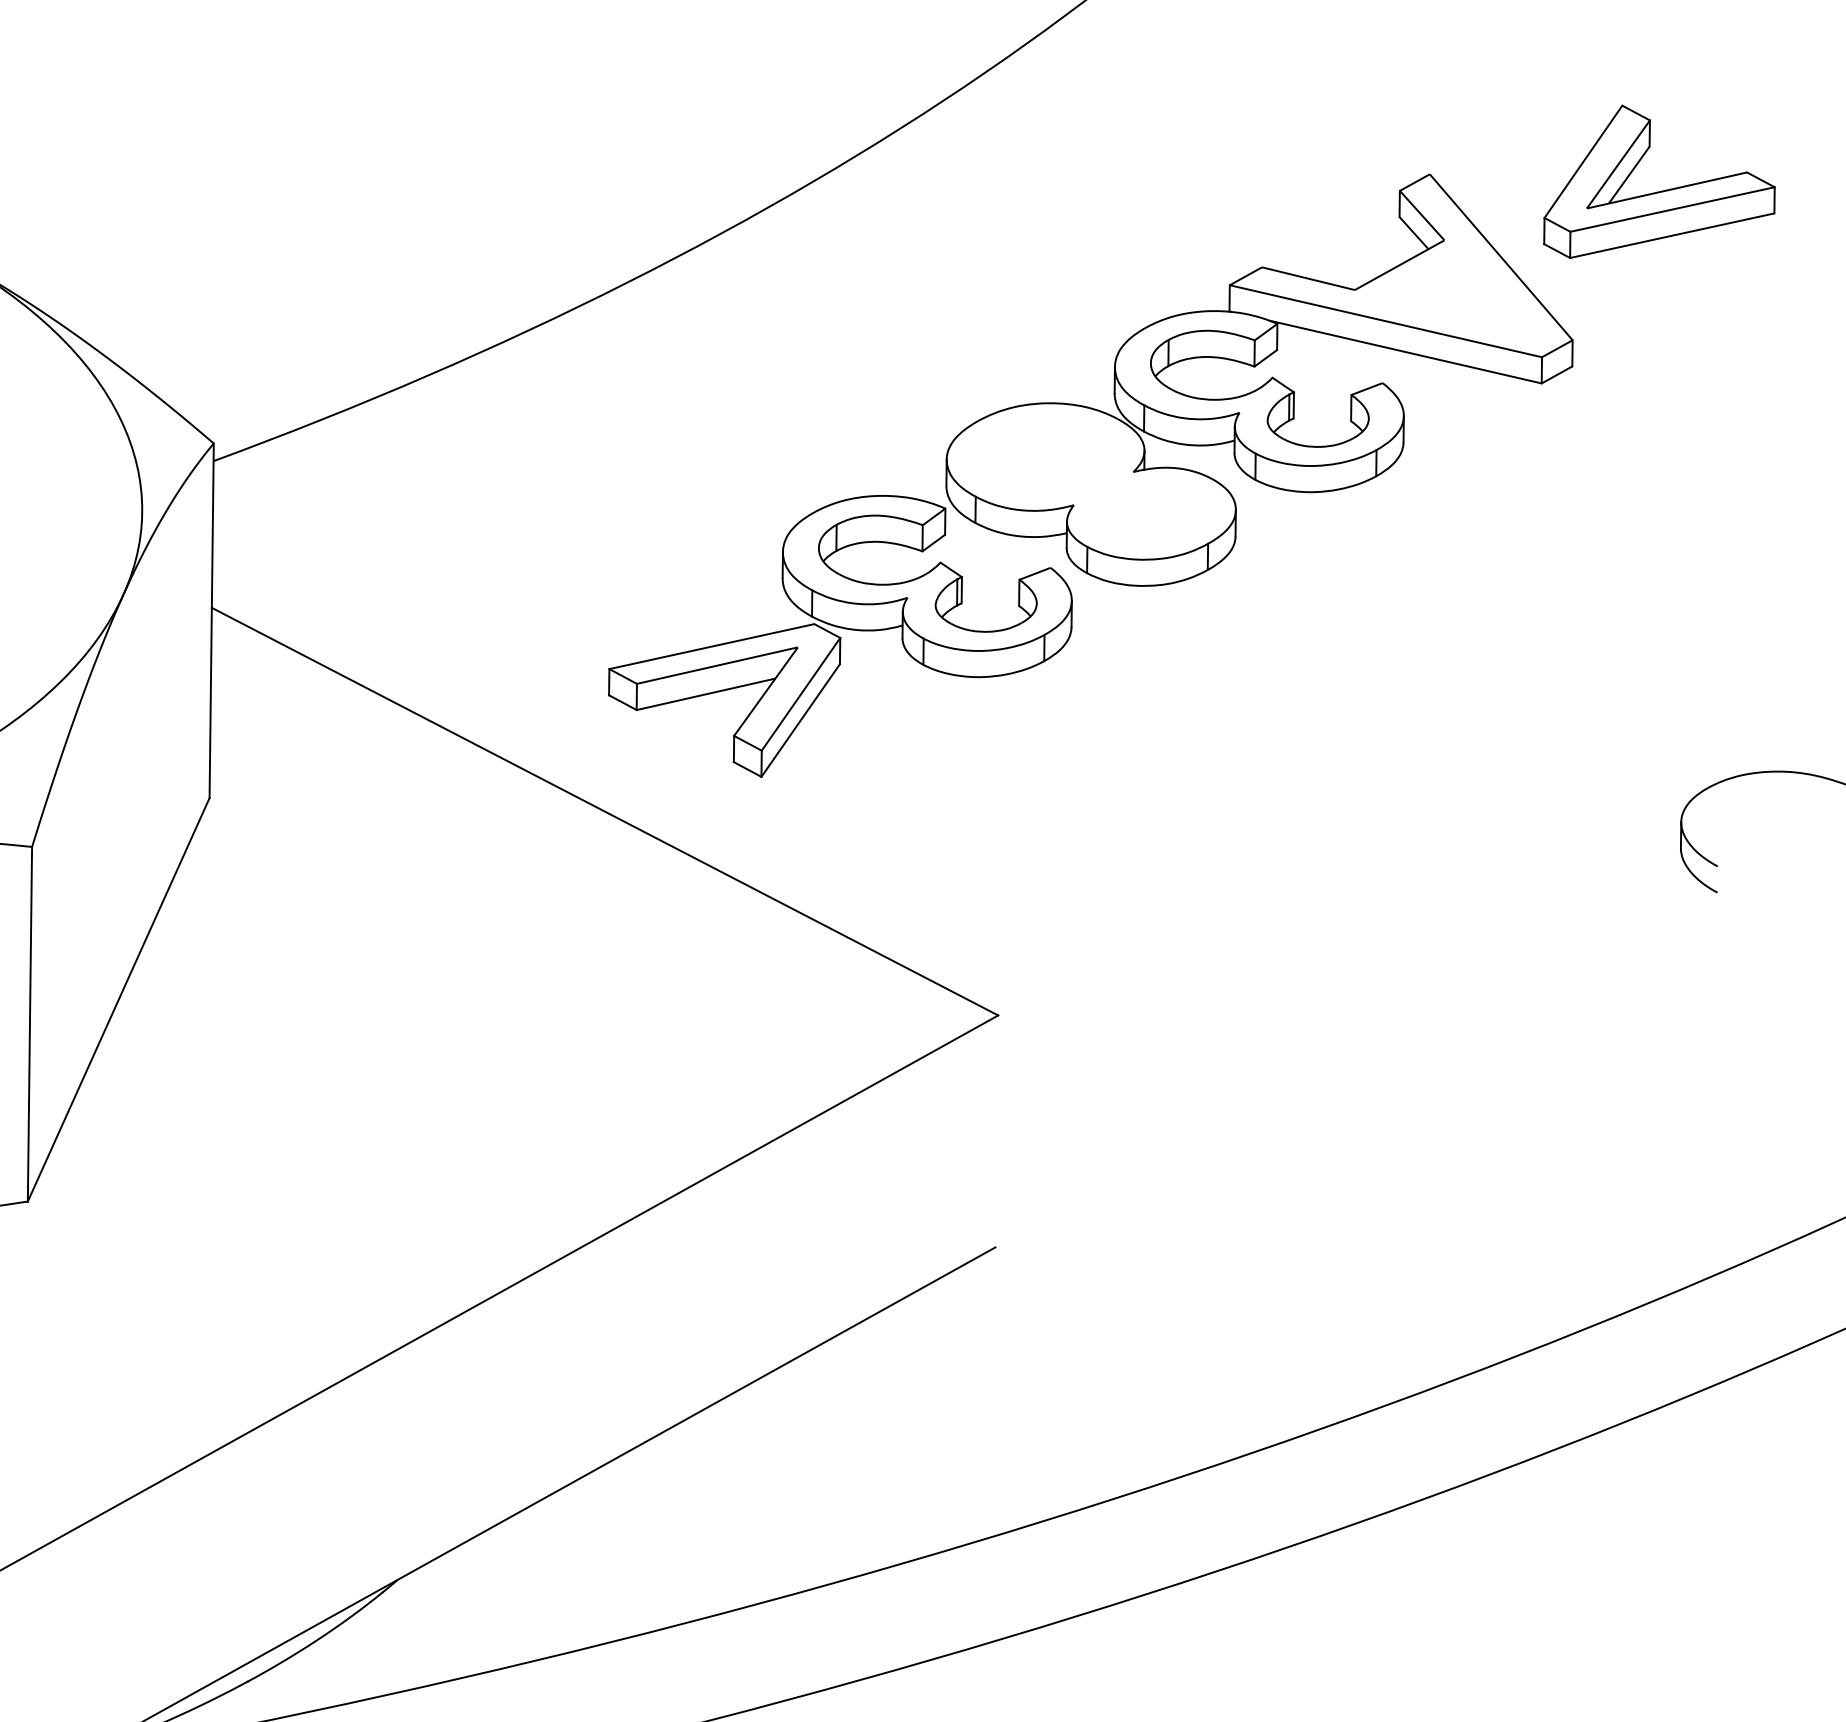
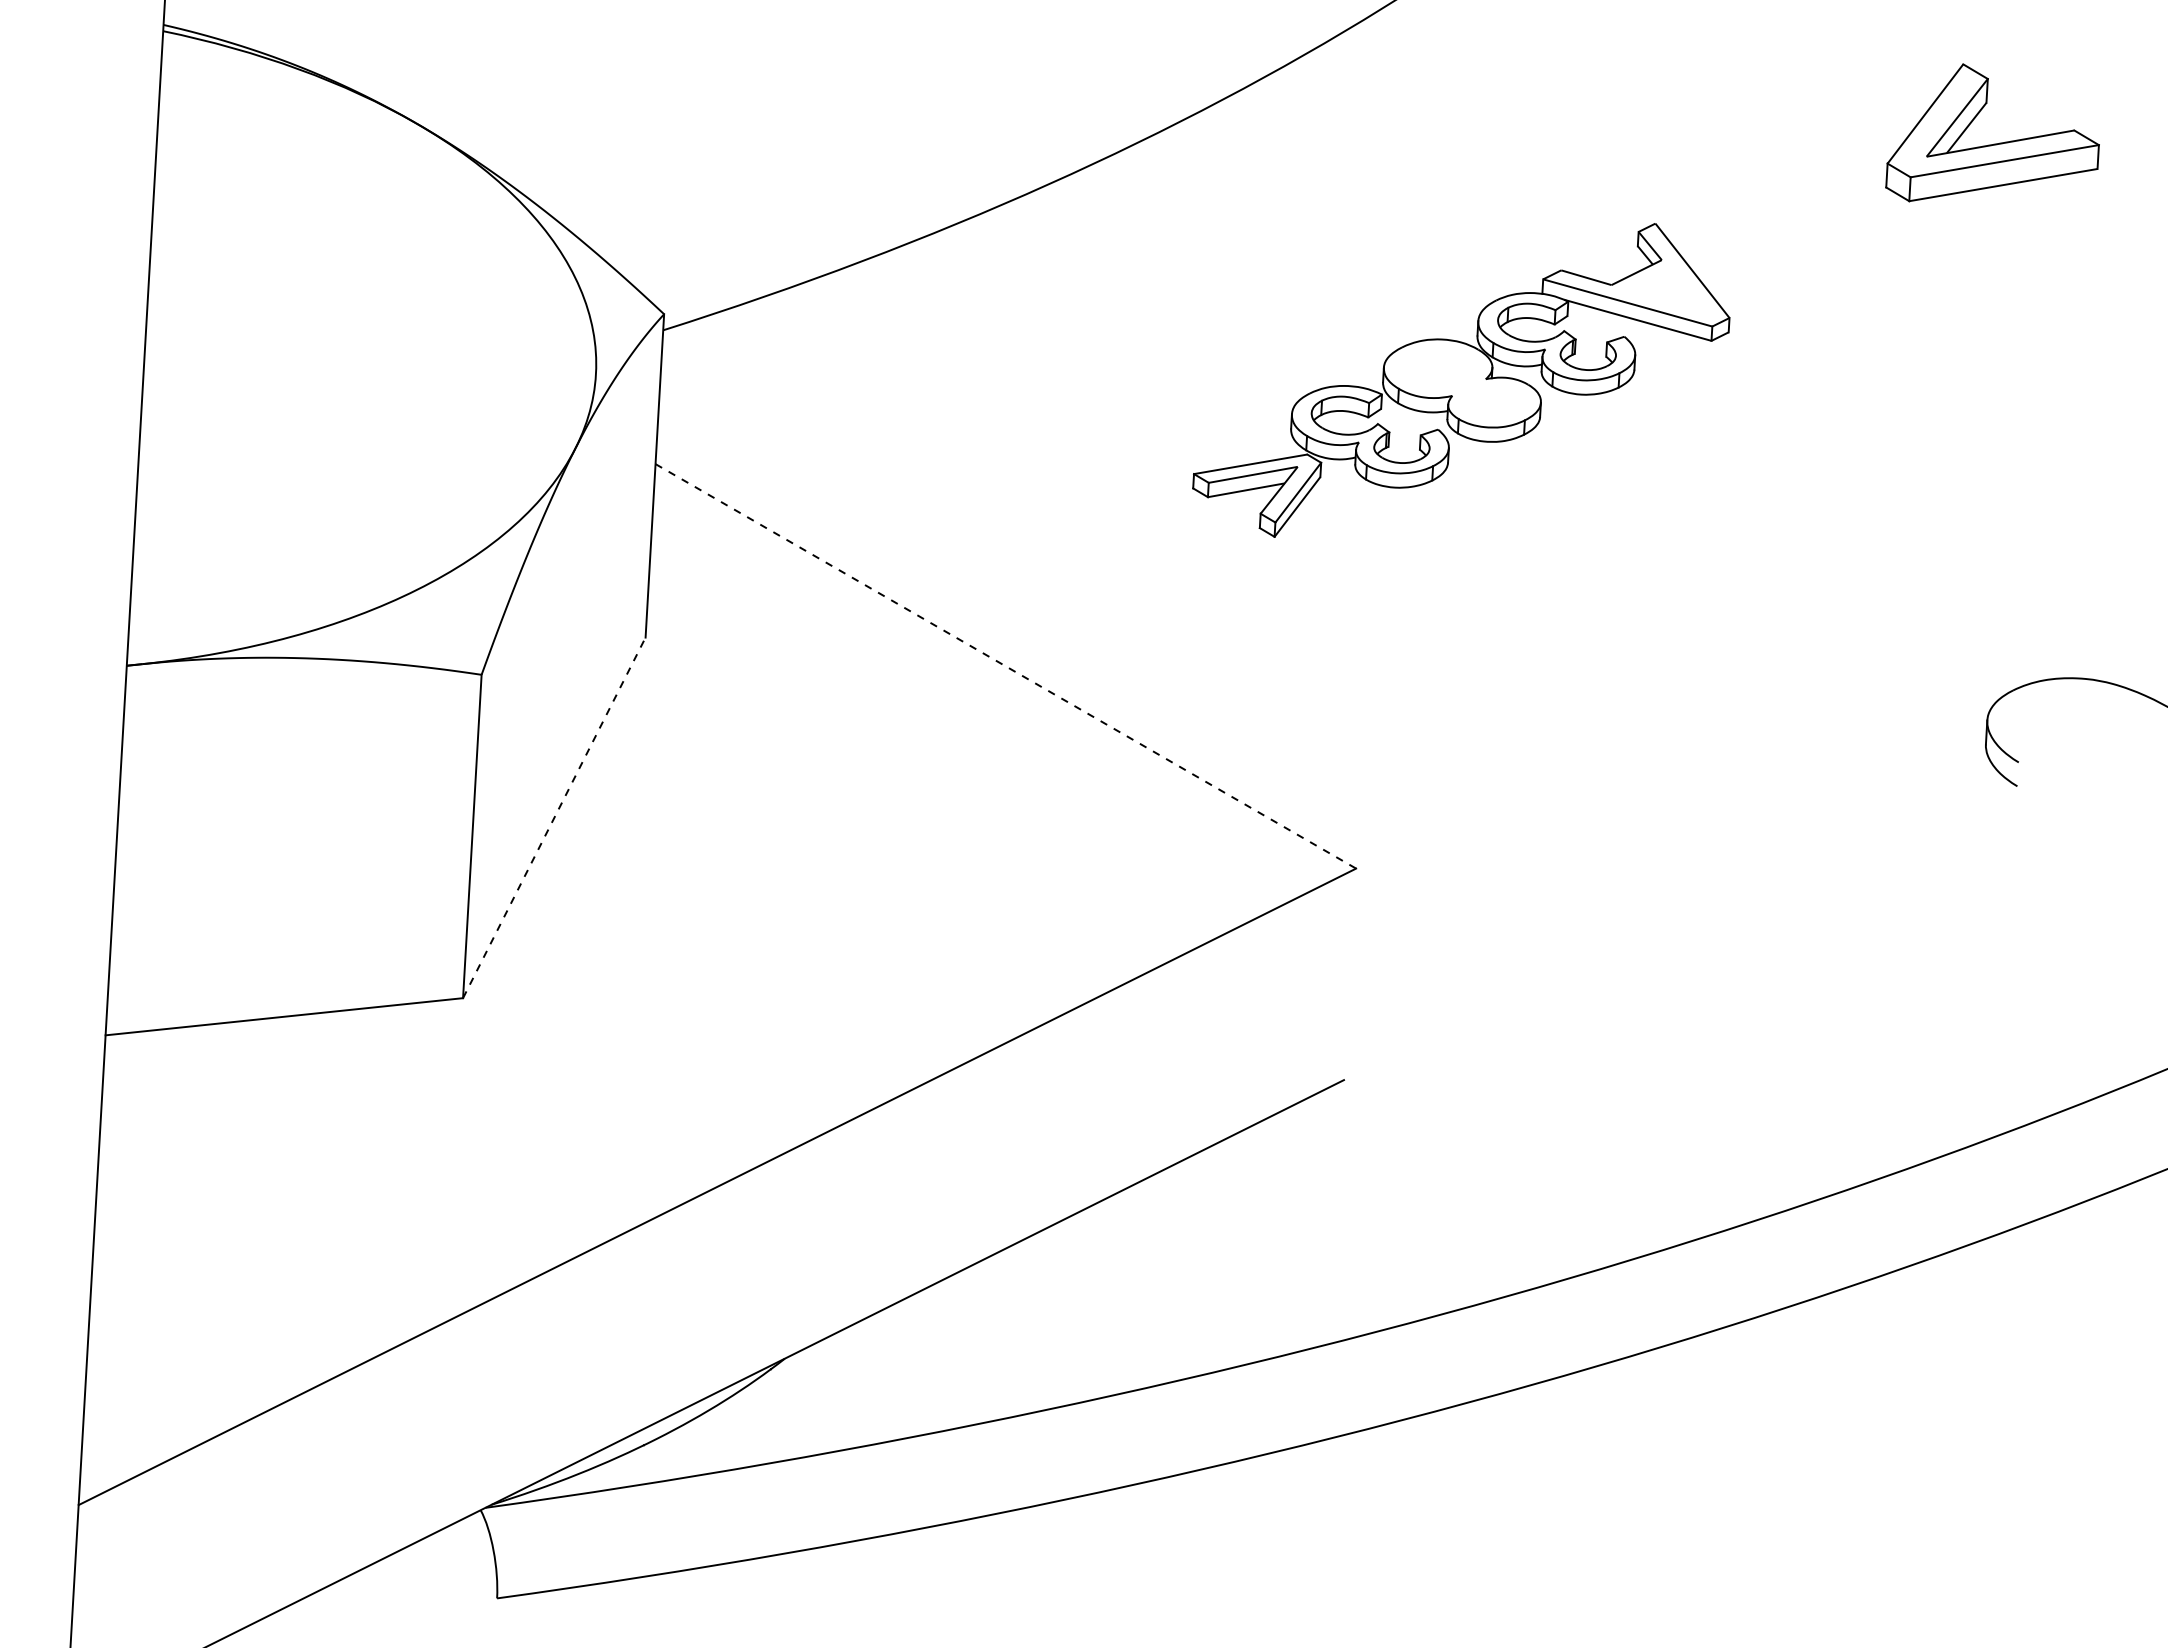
part: (1089, 476) -> (1461, 380), size x0.6
line: (605, 811) -> (1006, 666), solid -> dashed
line: (118, 999) -> (554, 817), solid -> dashed

